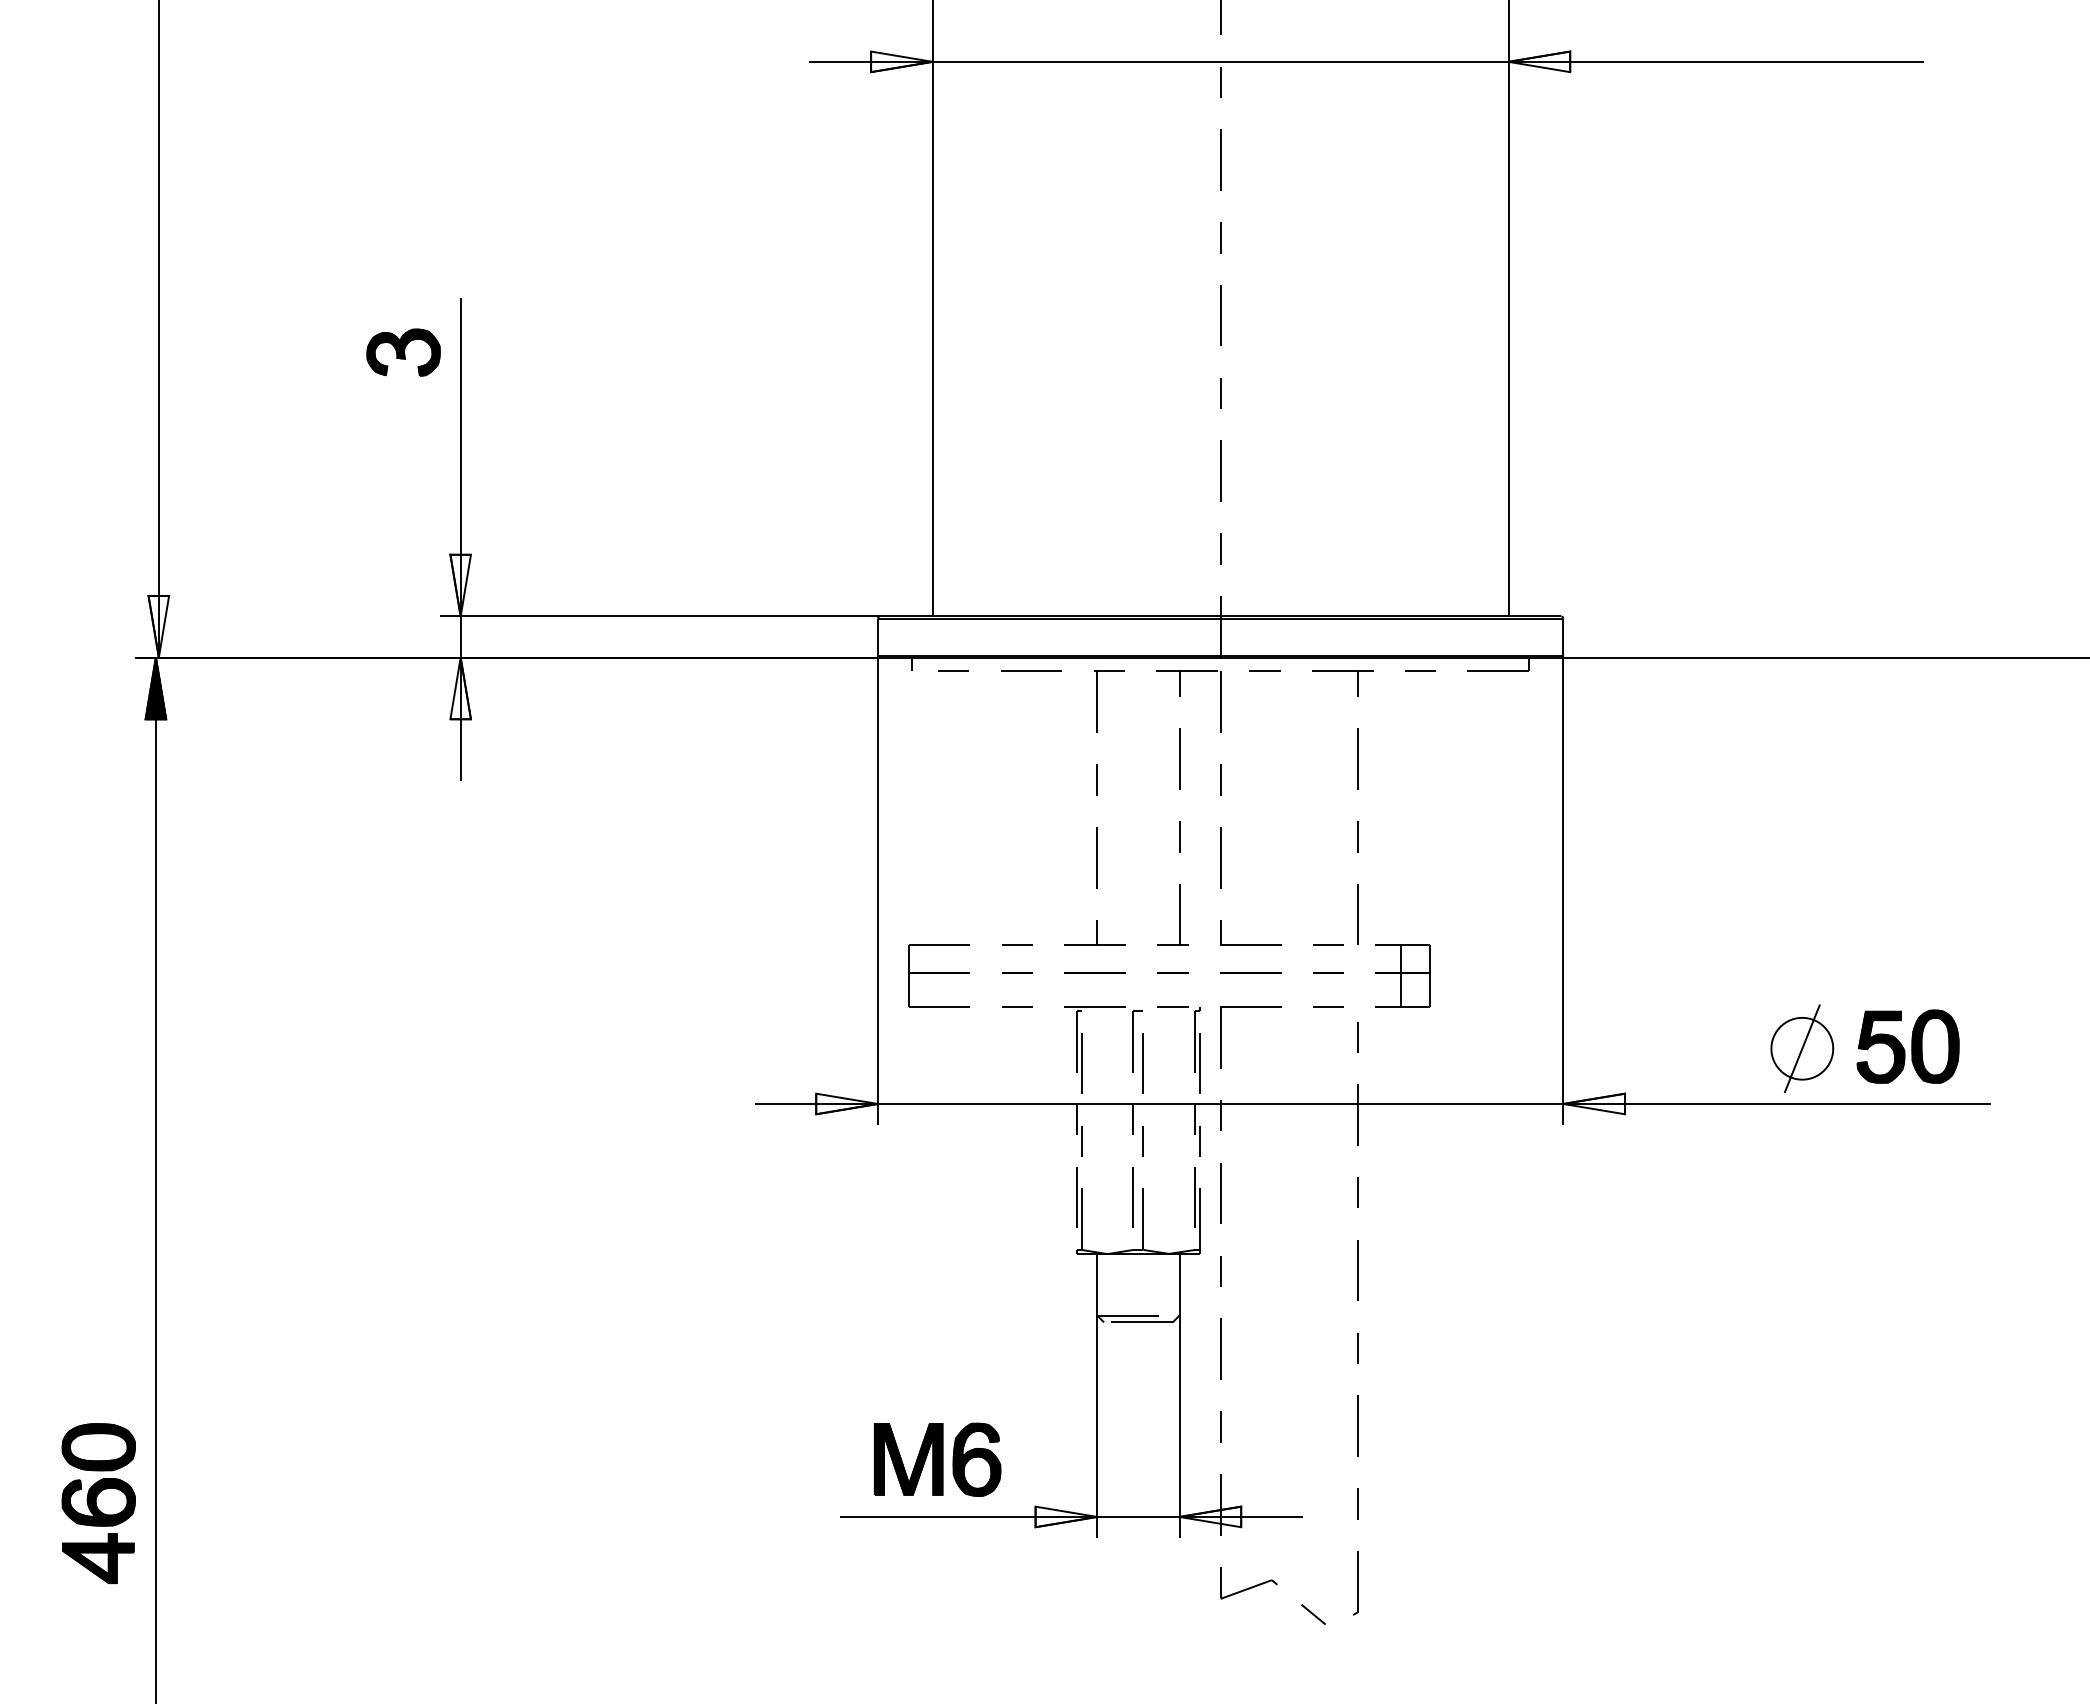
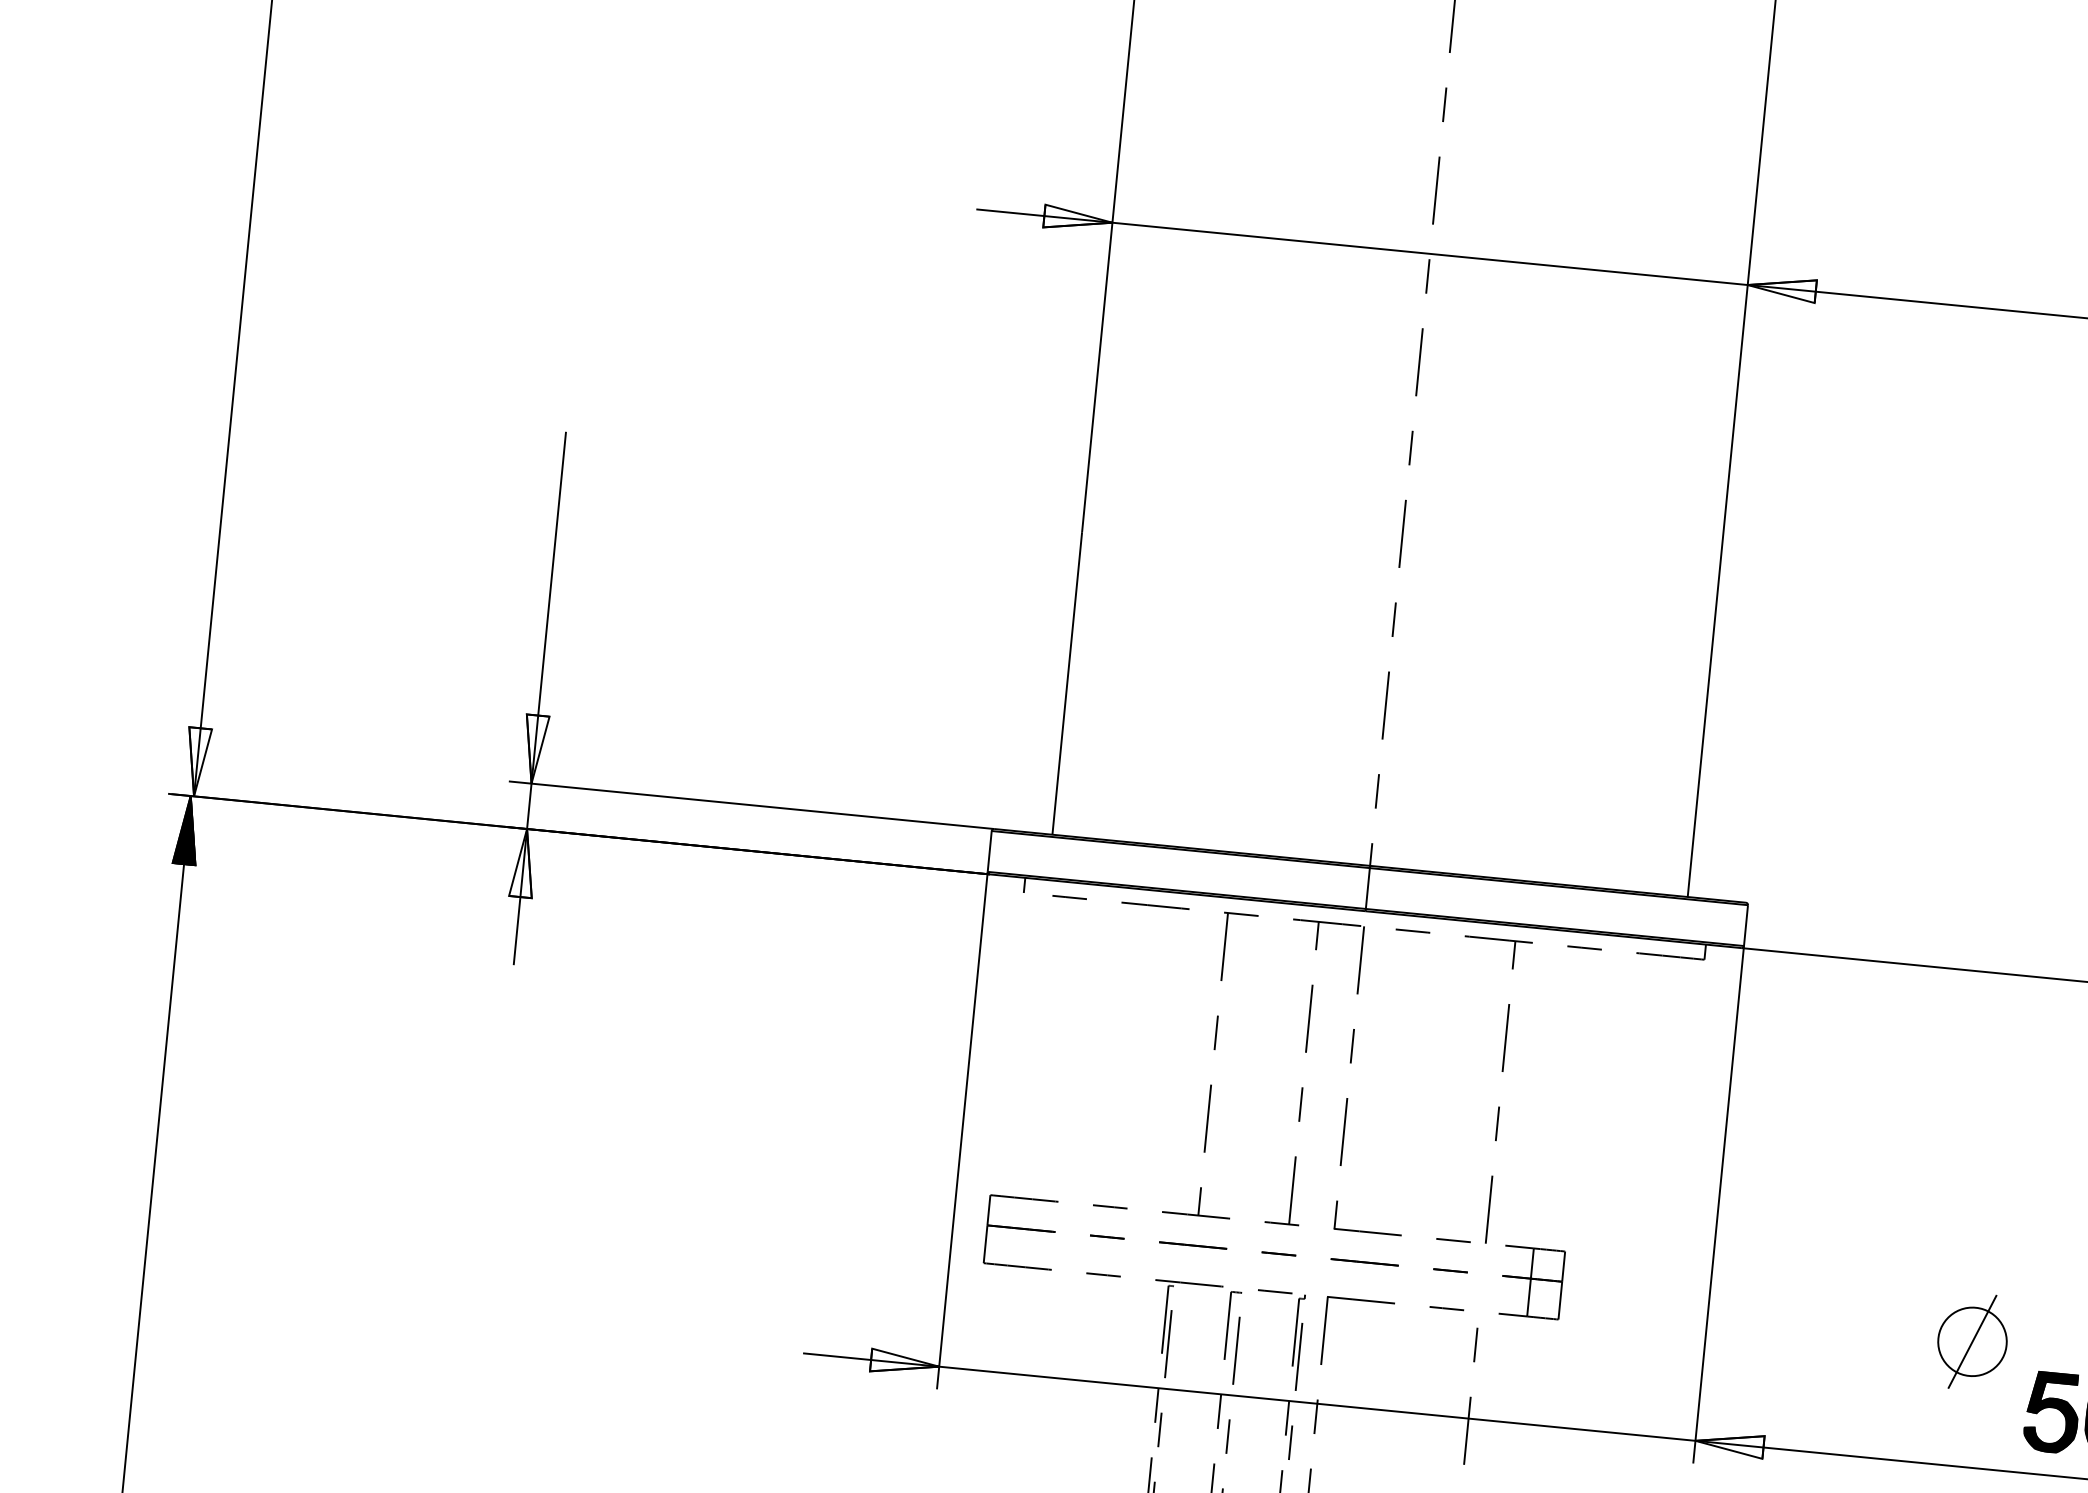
part: (403, 352) -> (496, 486), removed
part: (1802, 1048) -> (1972, 1341), moved

